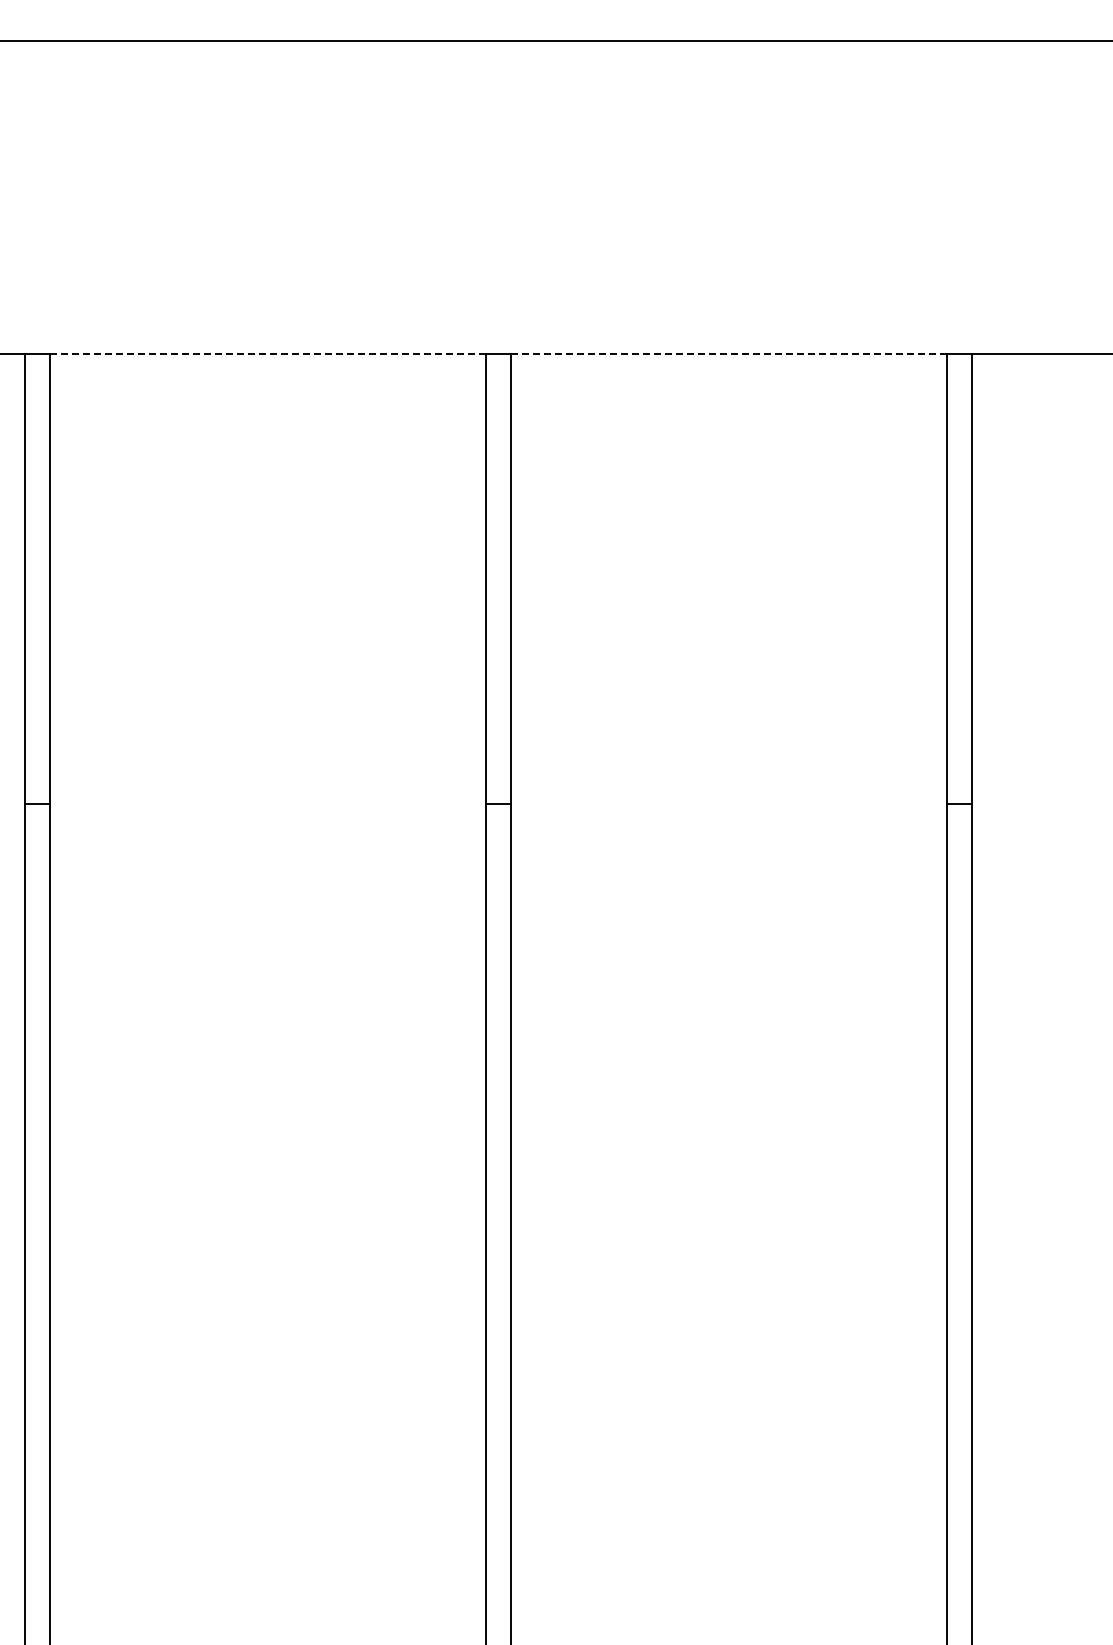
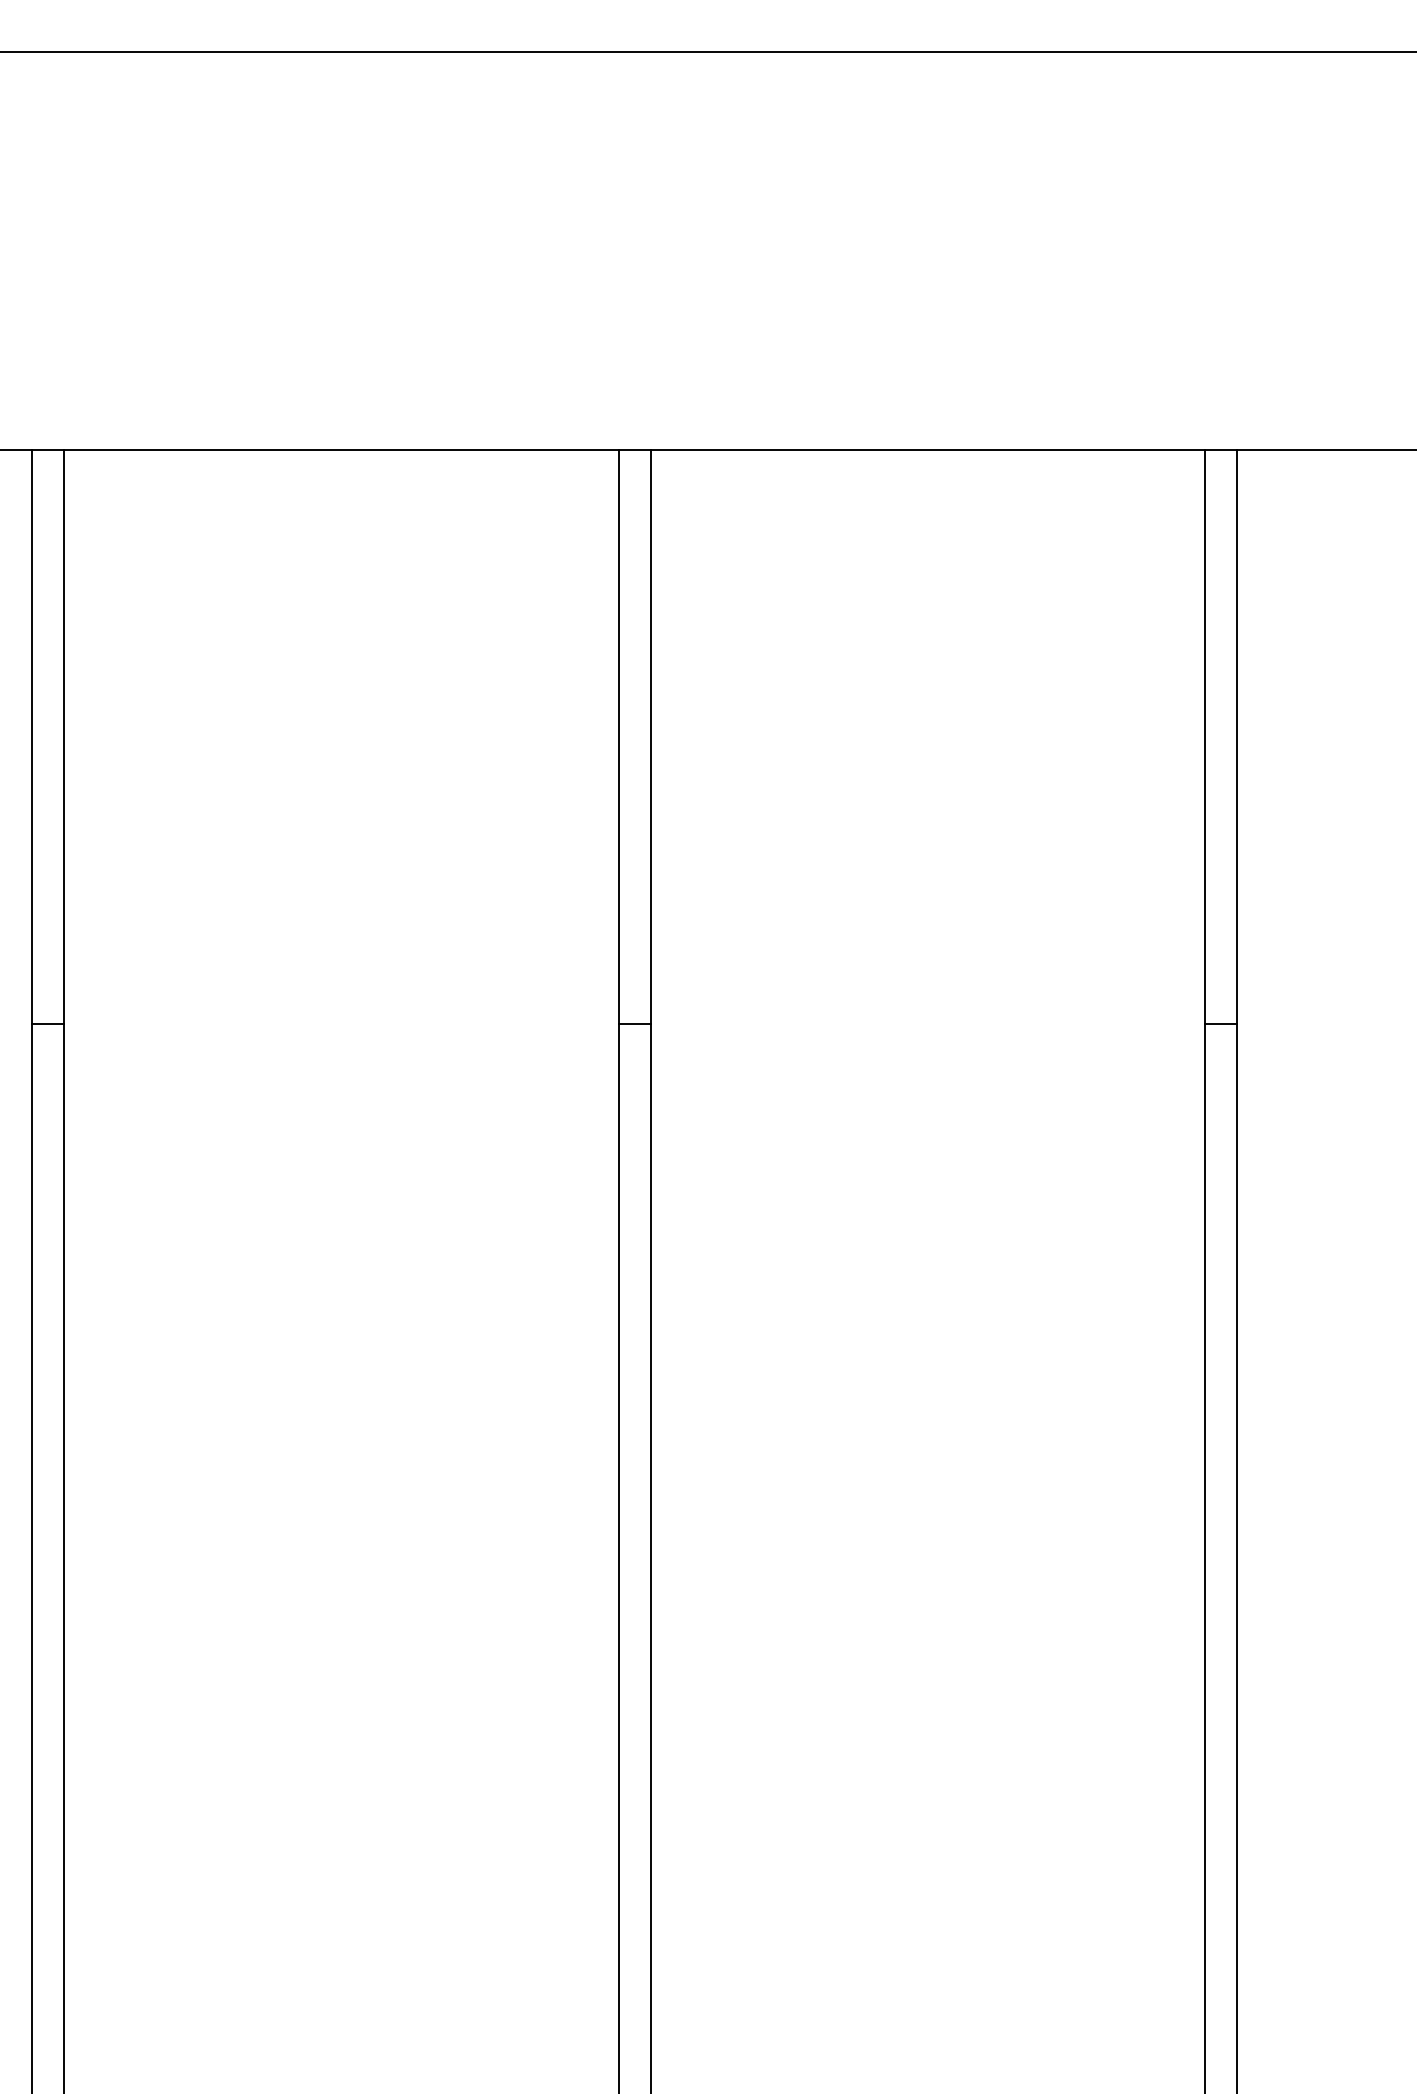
line: (268, 353) -> (341, 449), dashed -> solid
line: (728, 353) -> (927, 449), dashed -> solid

